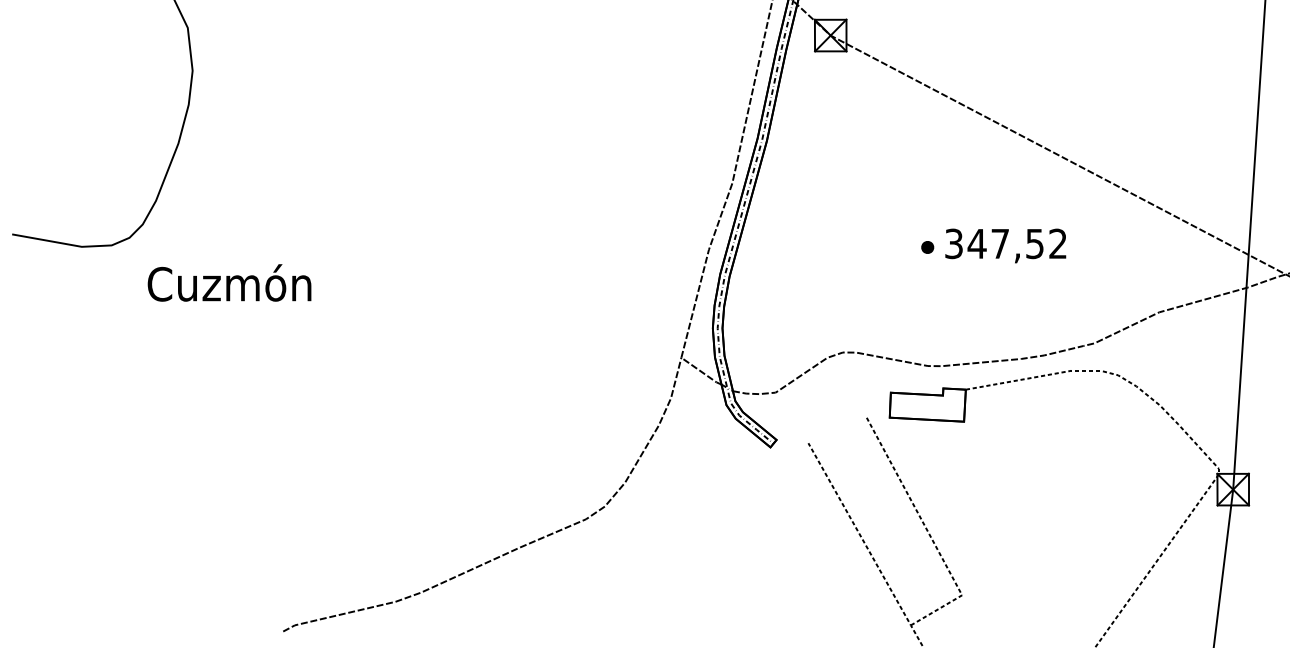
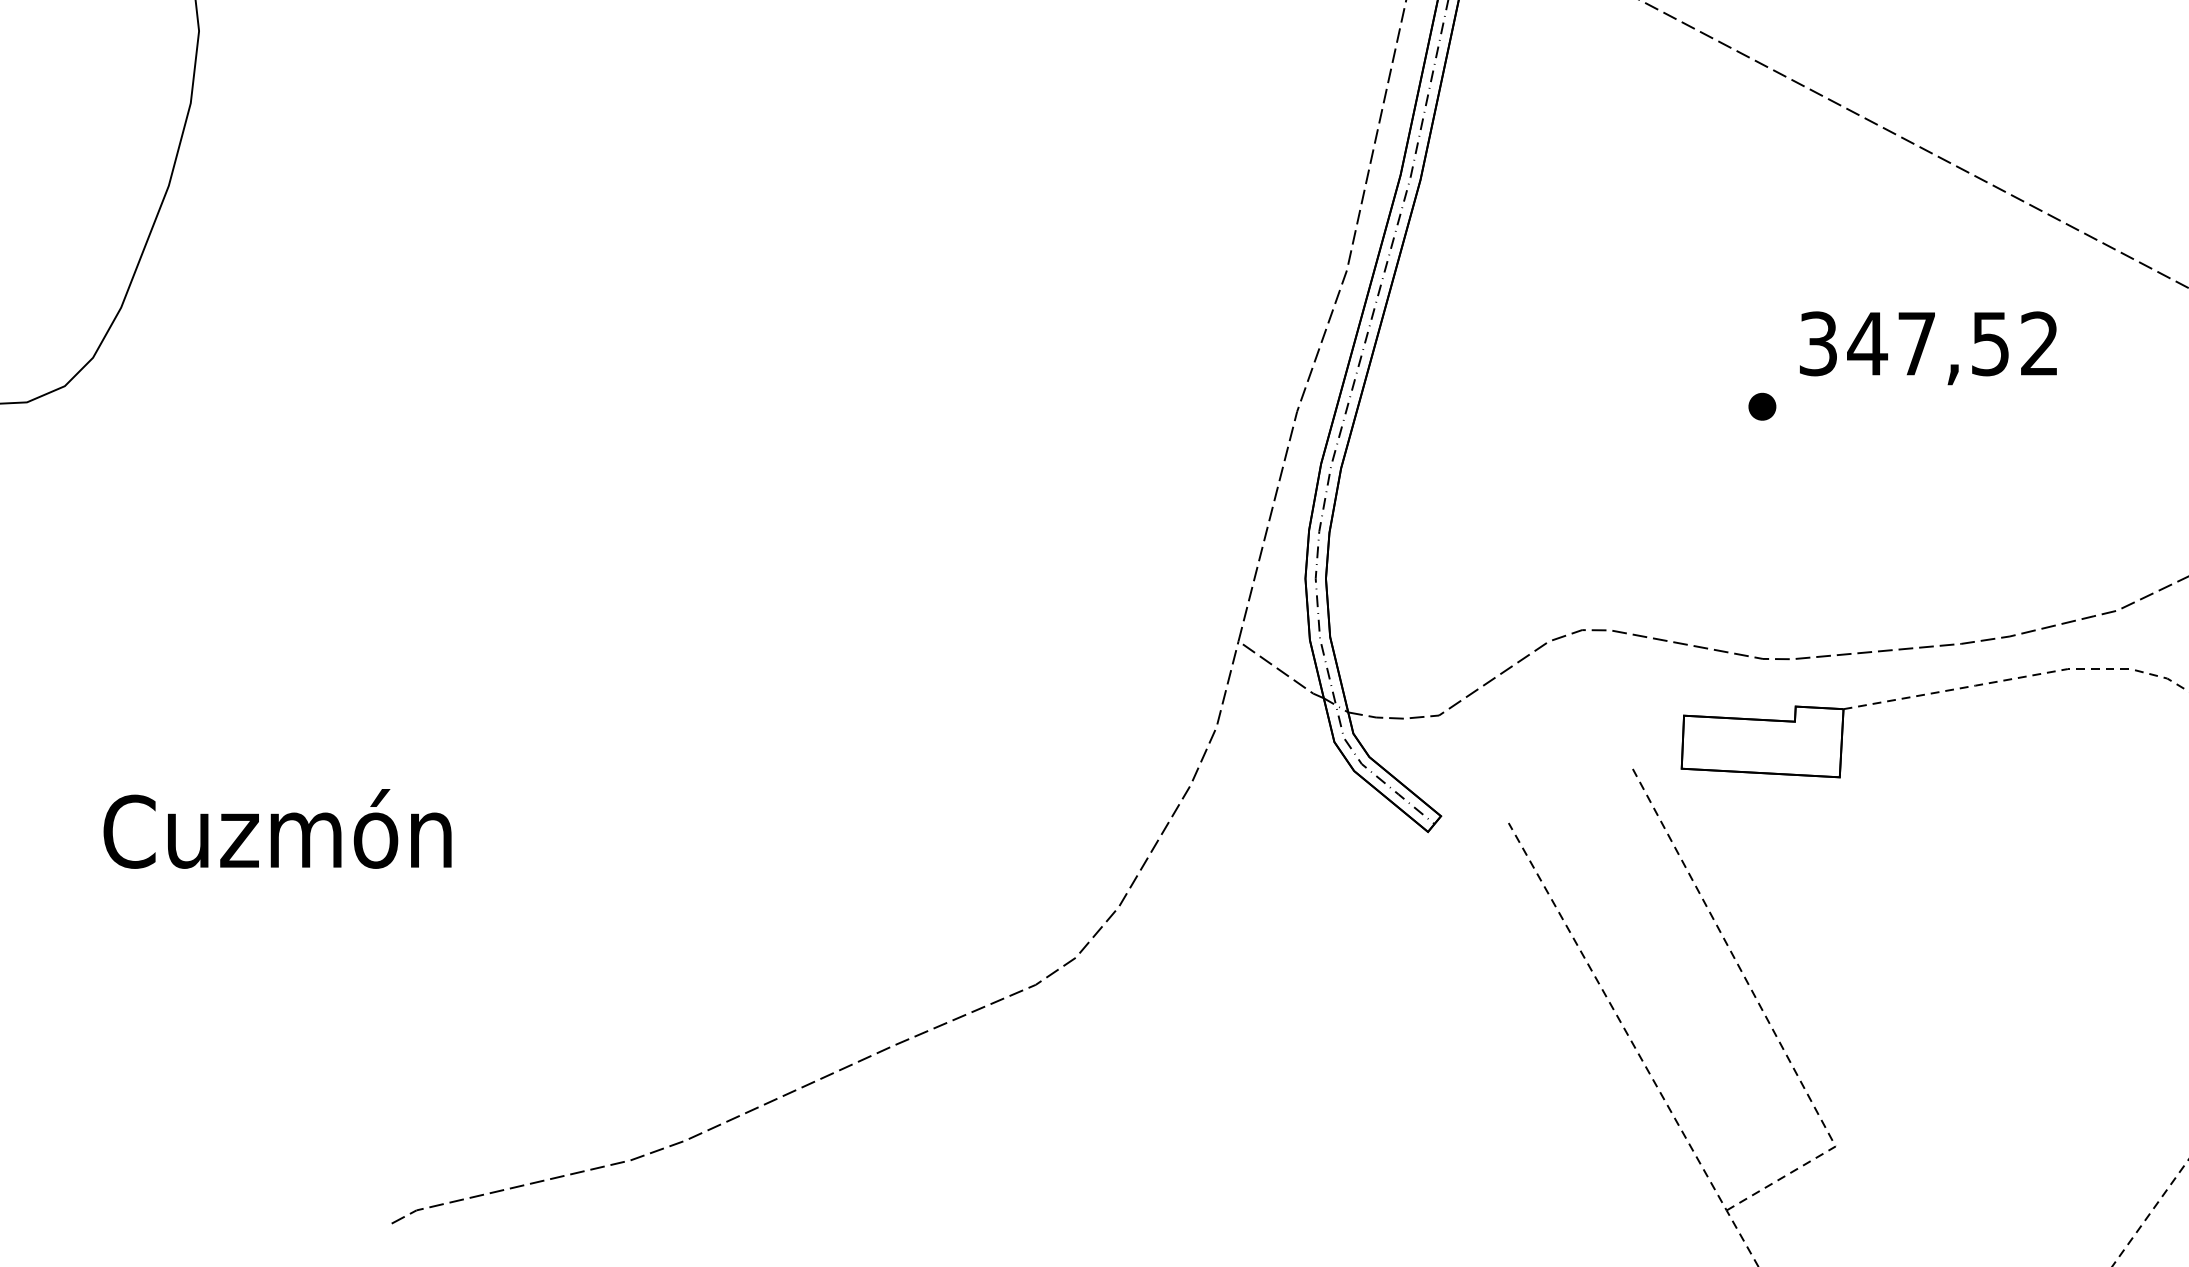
text: (1005, 245) -> (1927, 347), moved
text: (229, 282) -> (277, 827), moved

